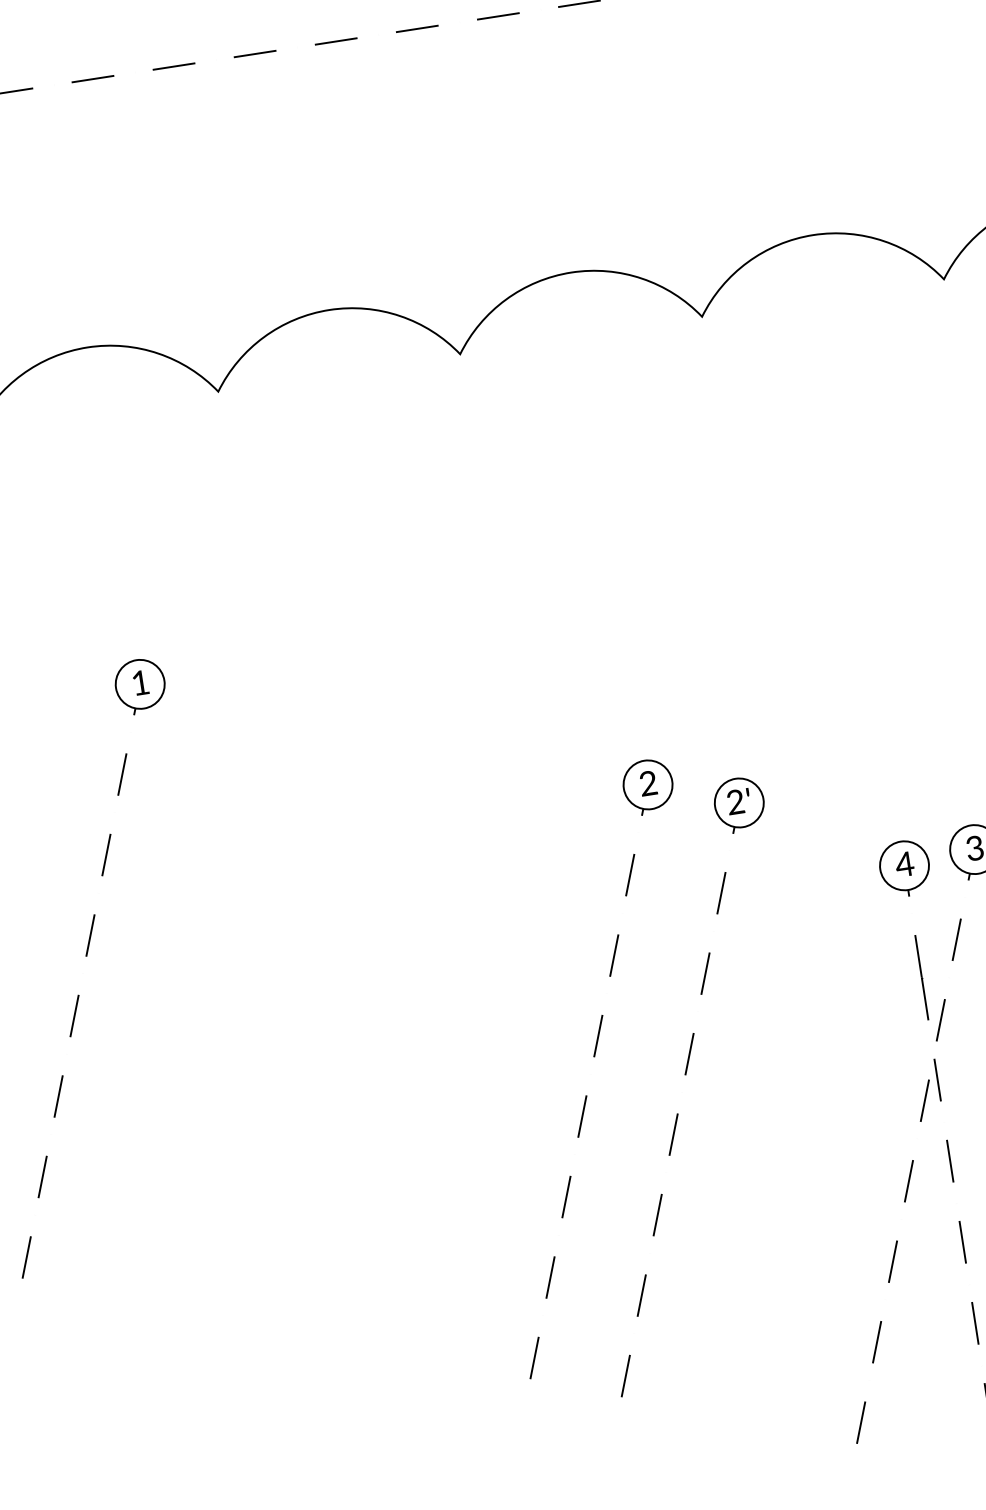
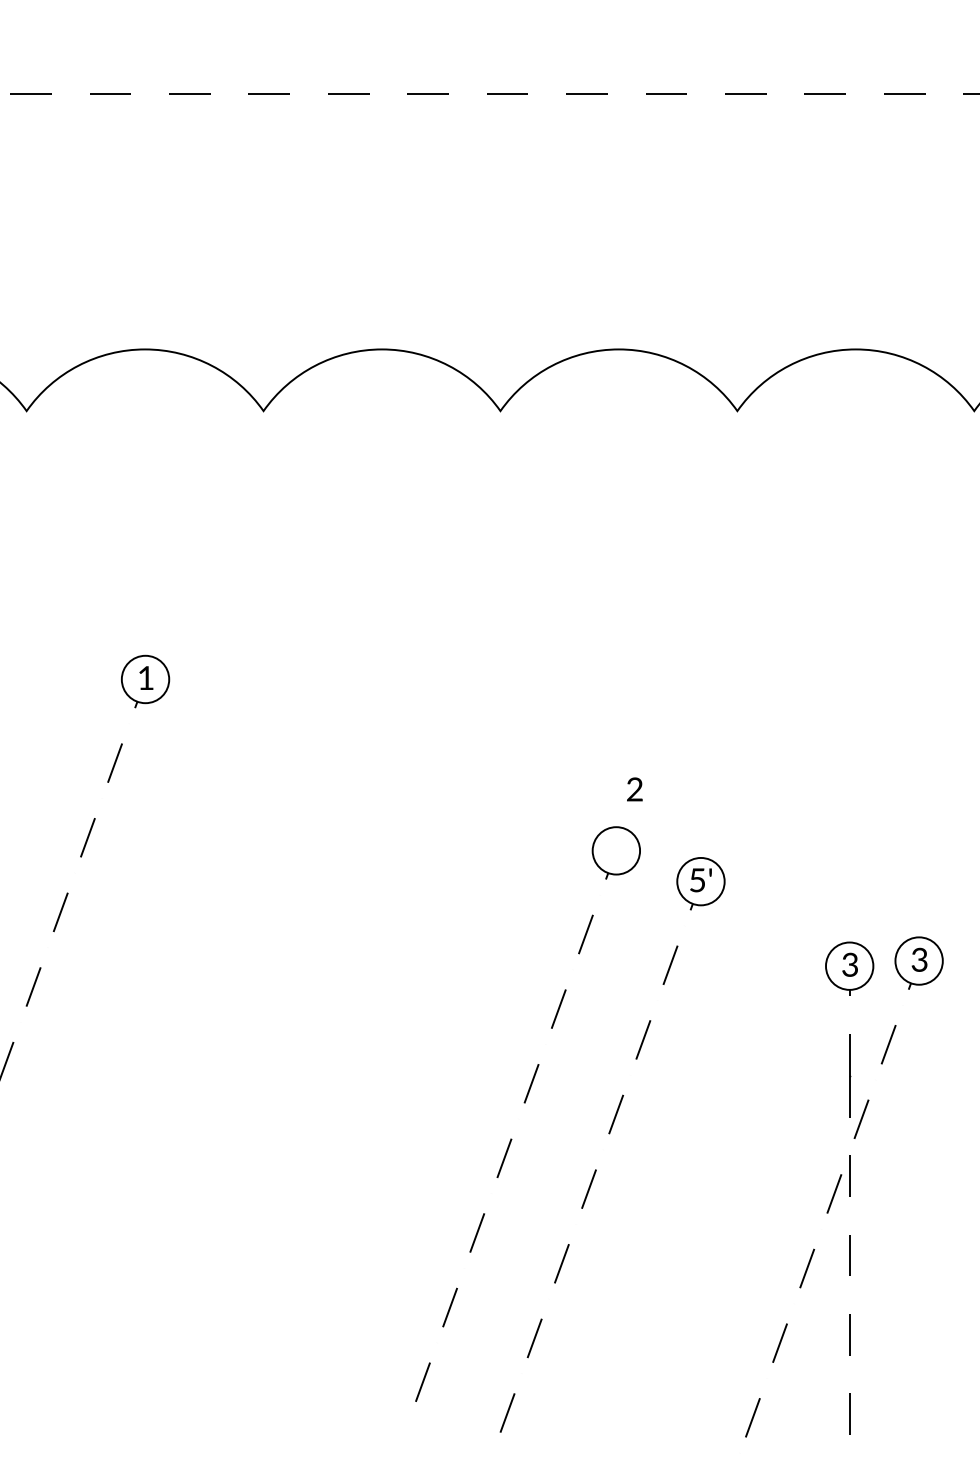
text: (647, 783) -> (634, 789), moved
text: (735, 802) -> (697, 880), 2' -> 5'
text: (904, 864) -> (849, 964), 4 -> 3

